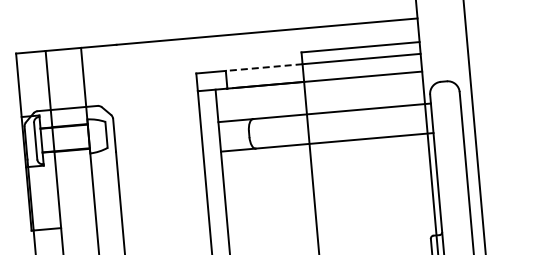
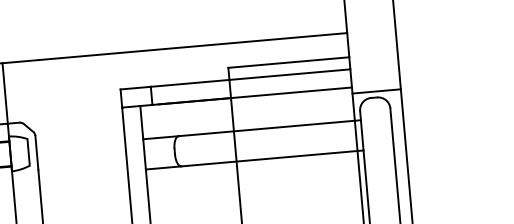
line: (264, 67) -> (190, 83), dashed -> solid
line: (445, 75) -> (375, 91), added

